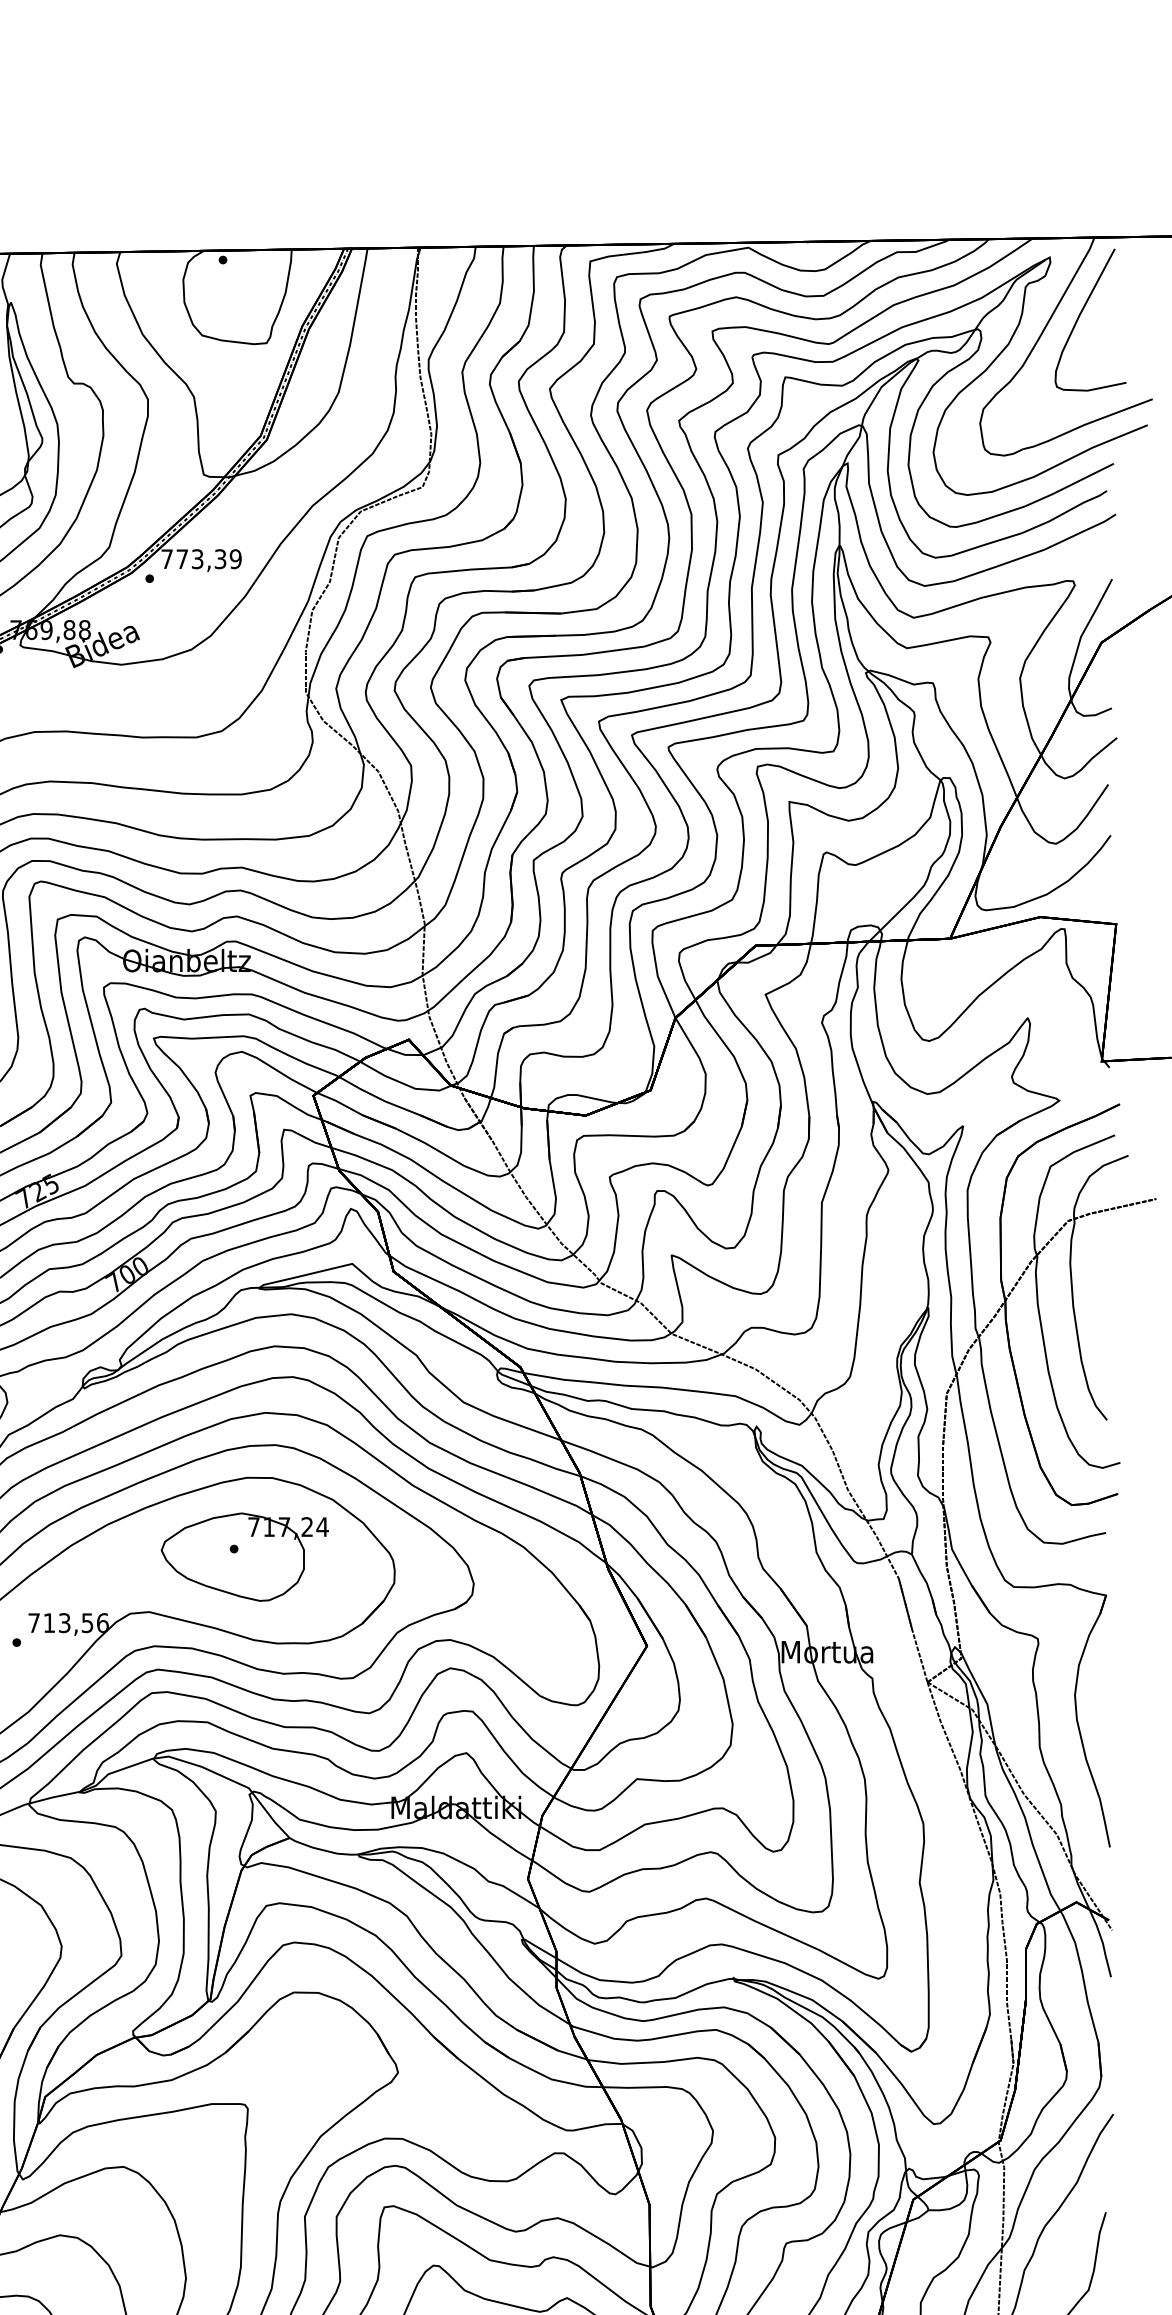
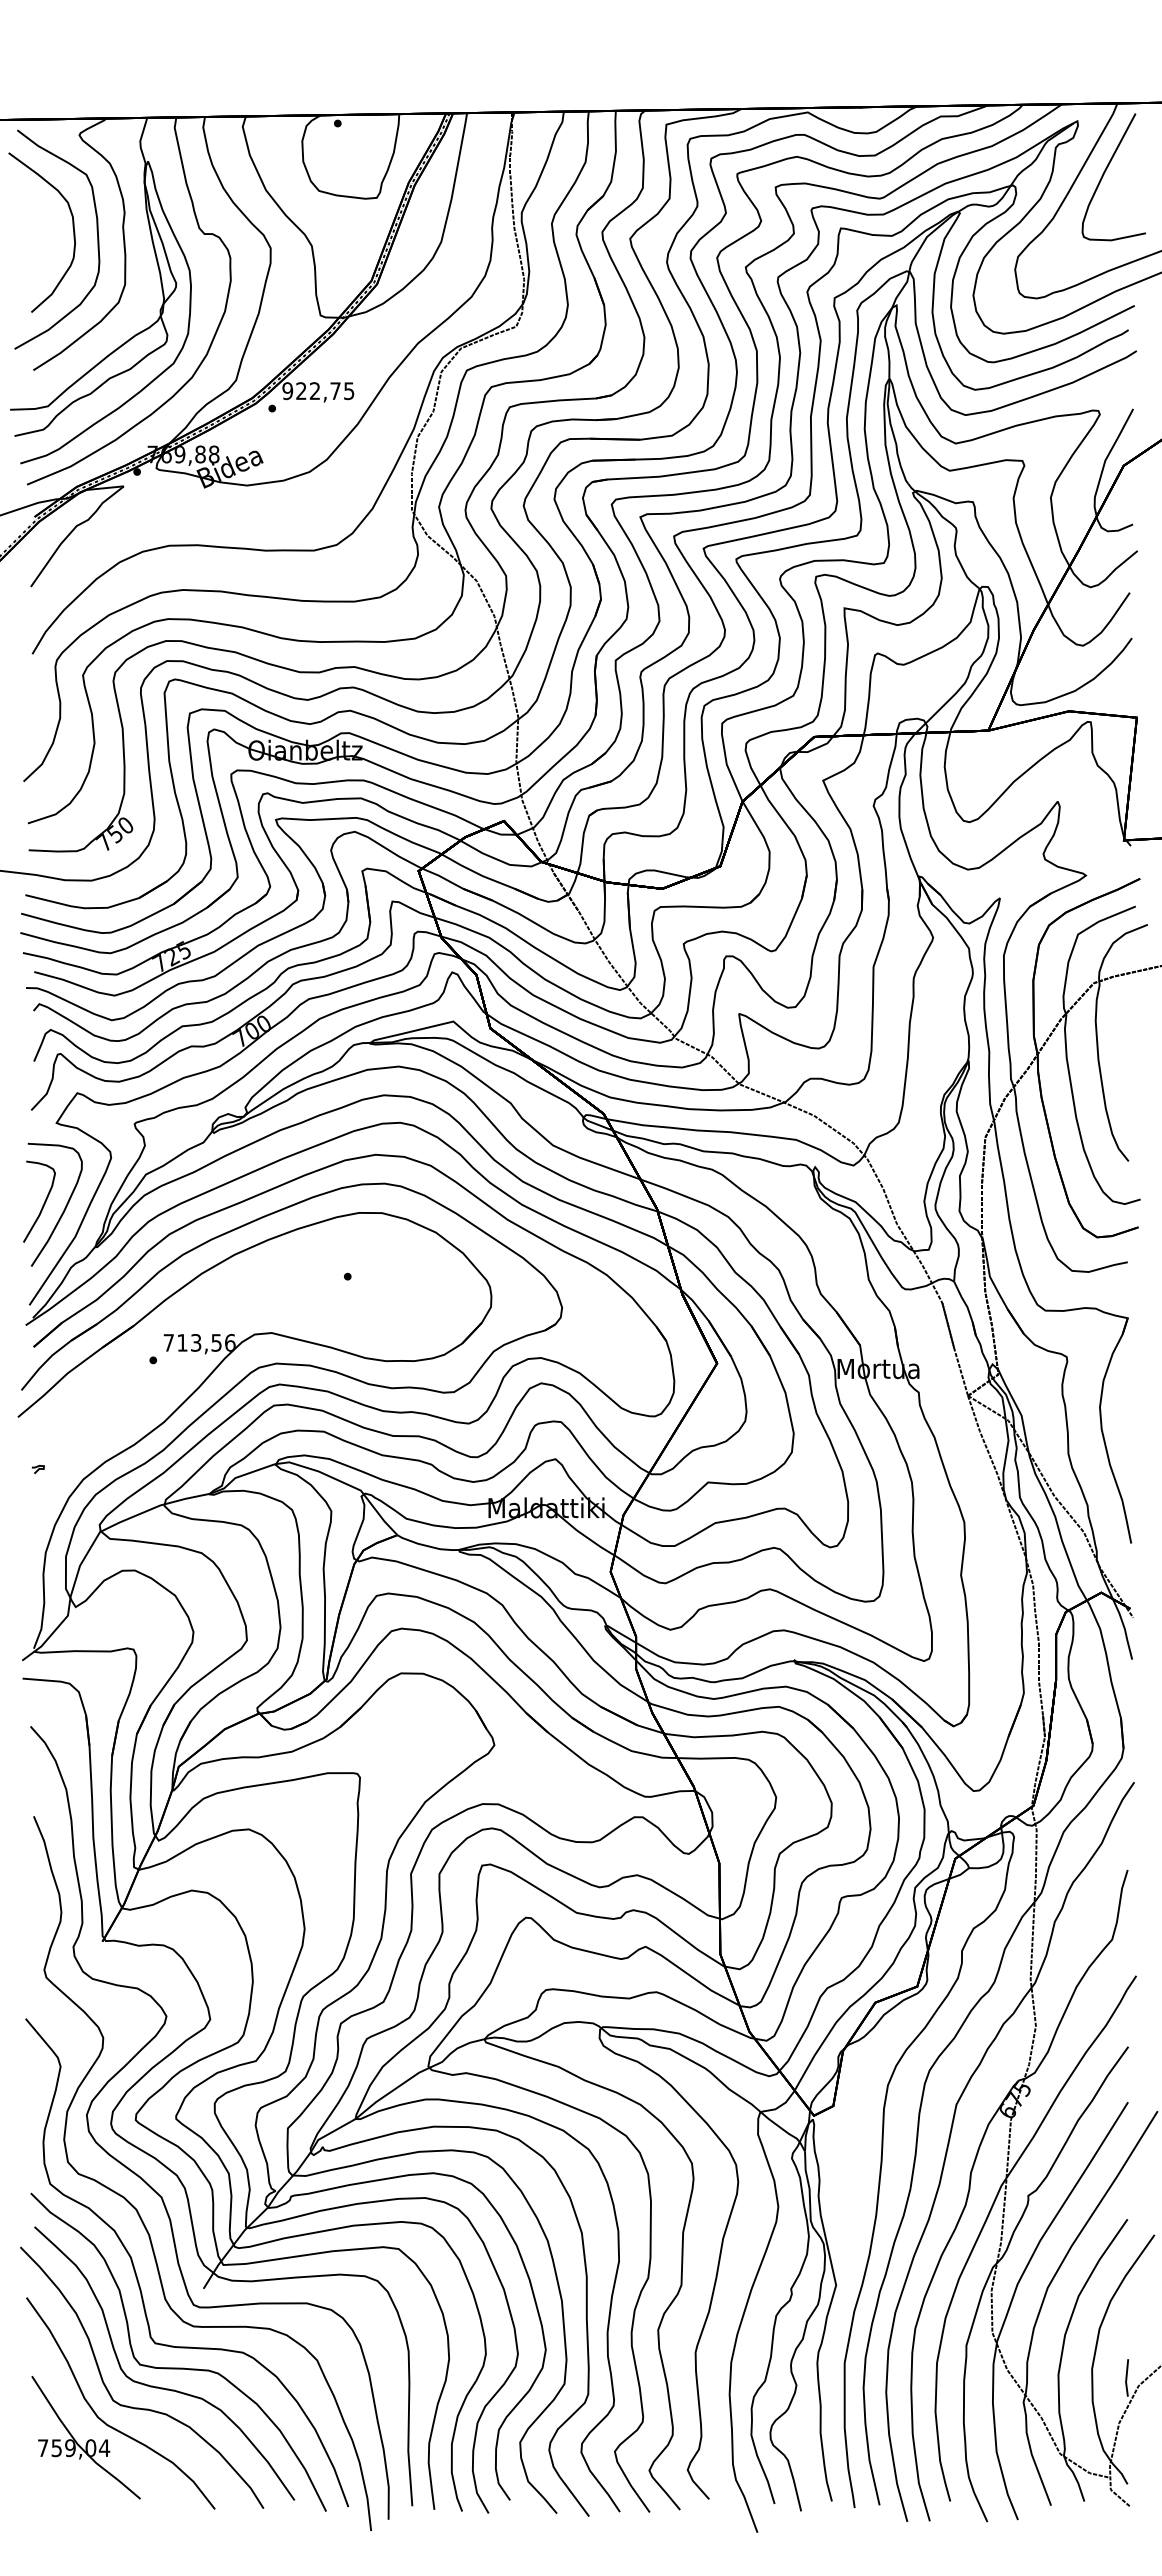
text: (201, 559) -> (318, 391), 773,39 -> 922,75
part: (245, 1556) -> (357, 1283), removed

